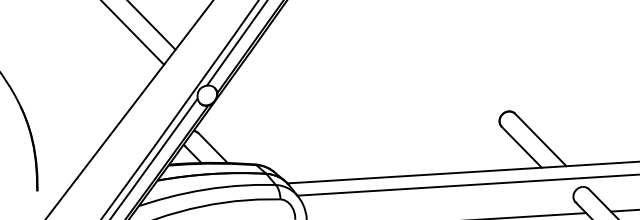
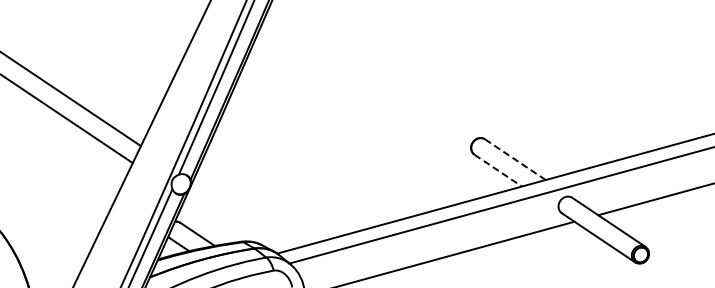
line: (540, 139) -> (515, 159), solid -> dashed
line: (521, 147) -> (498, 170), solid -> dashed

